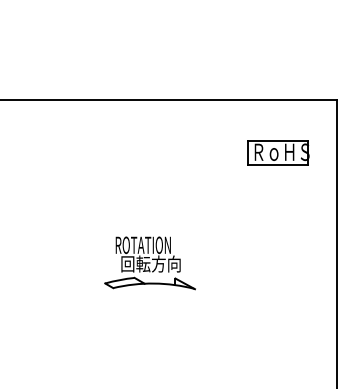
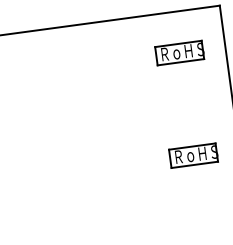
part: (149, 263) -> (92, 151), removed
part: (278, 285) -> (193, 155), added

